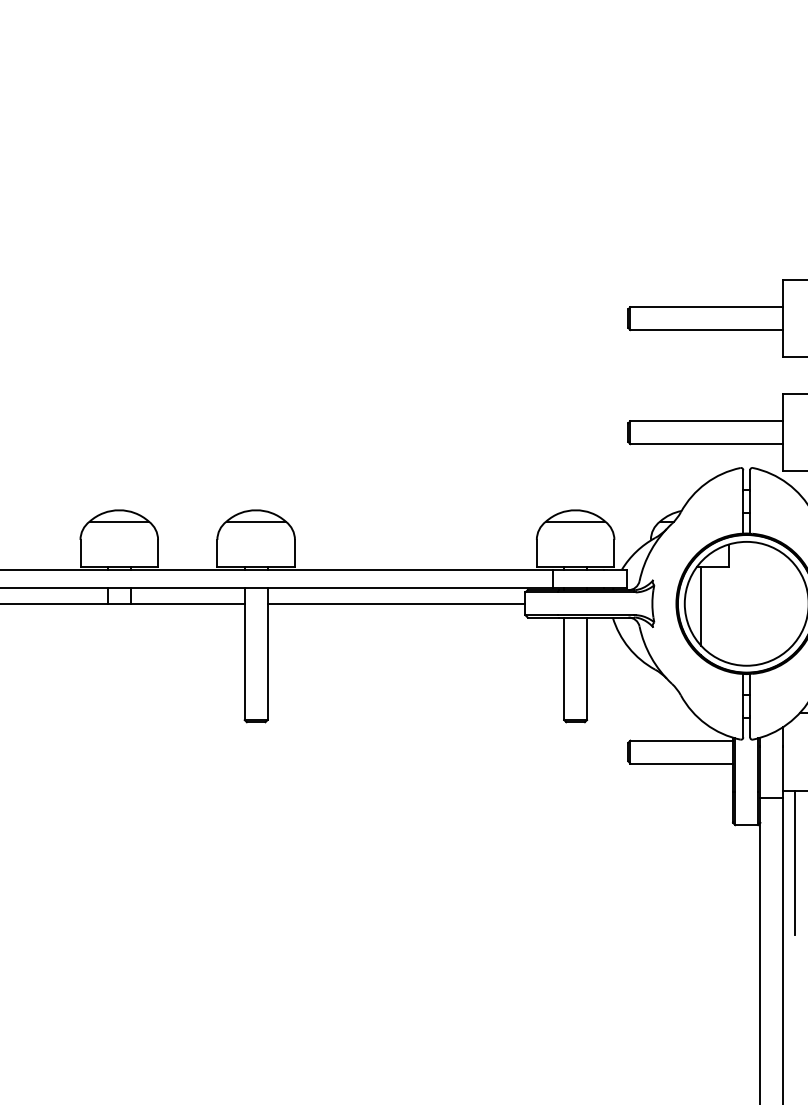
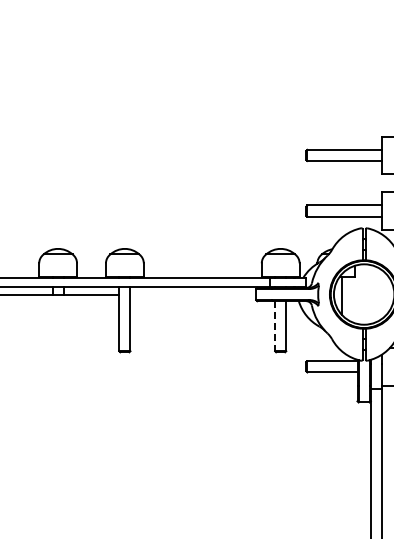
line: (396, 603) -> (193, 294), removed
line: (564, 669) -> (275, 326), solid -> dashed
line: (794, 862) -> (387, 420), removed

